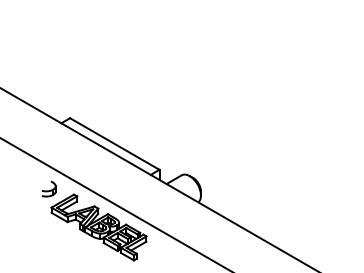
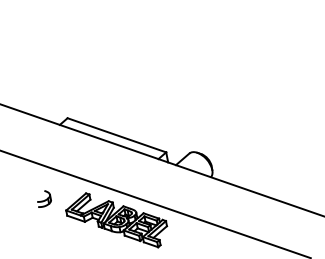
part: (48, 188) -> (43, 198), moved

